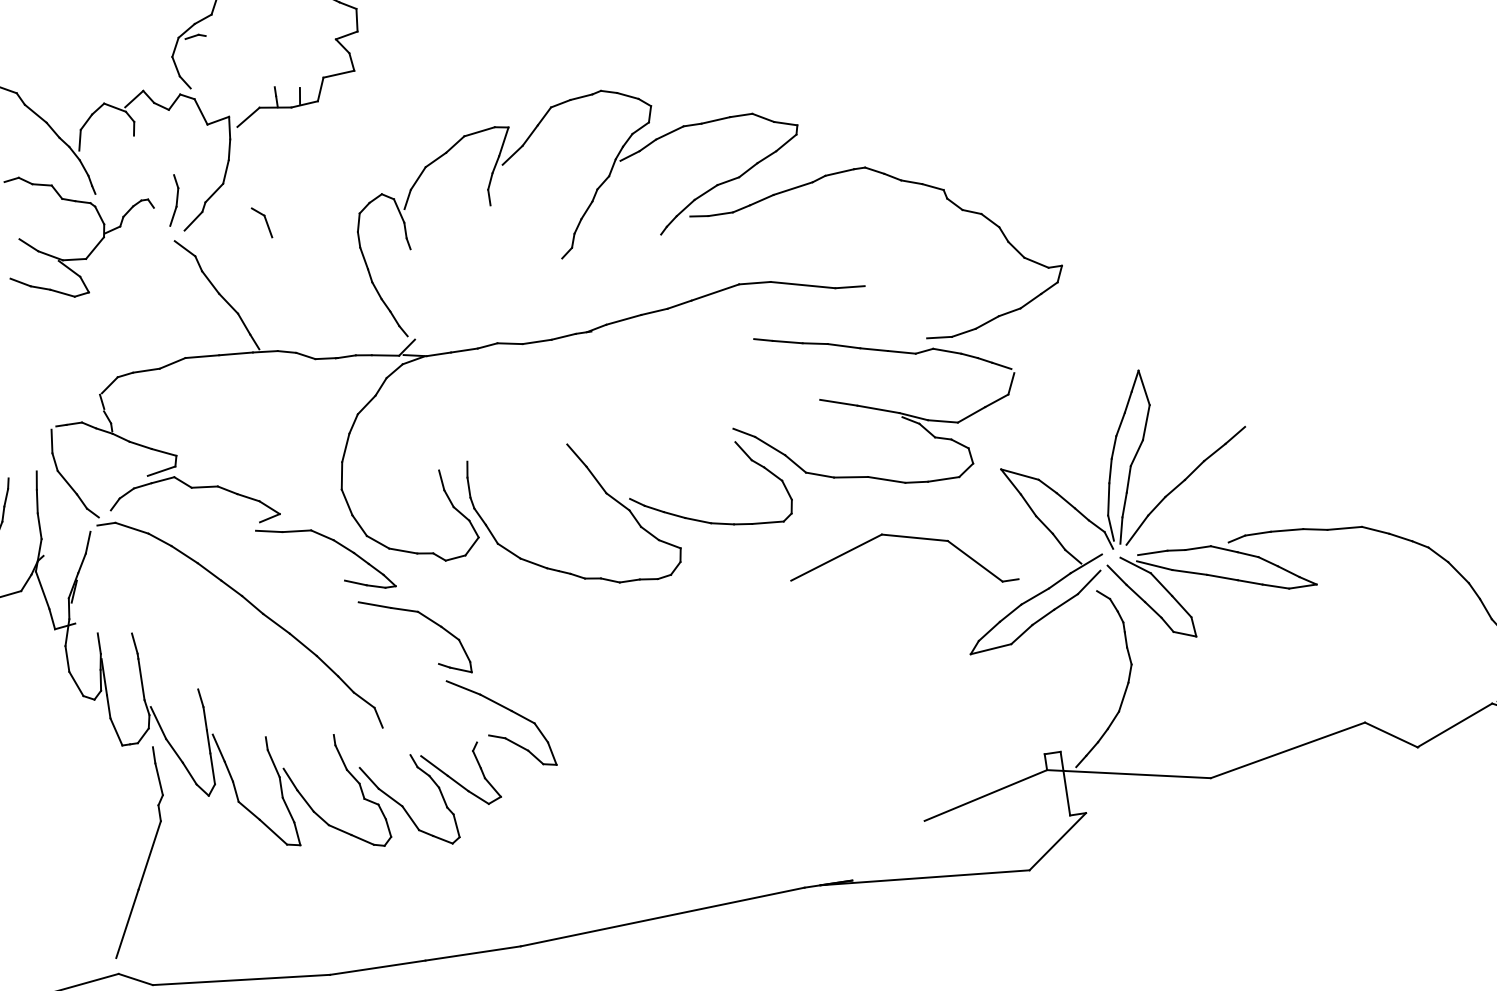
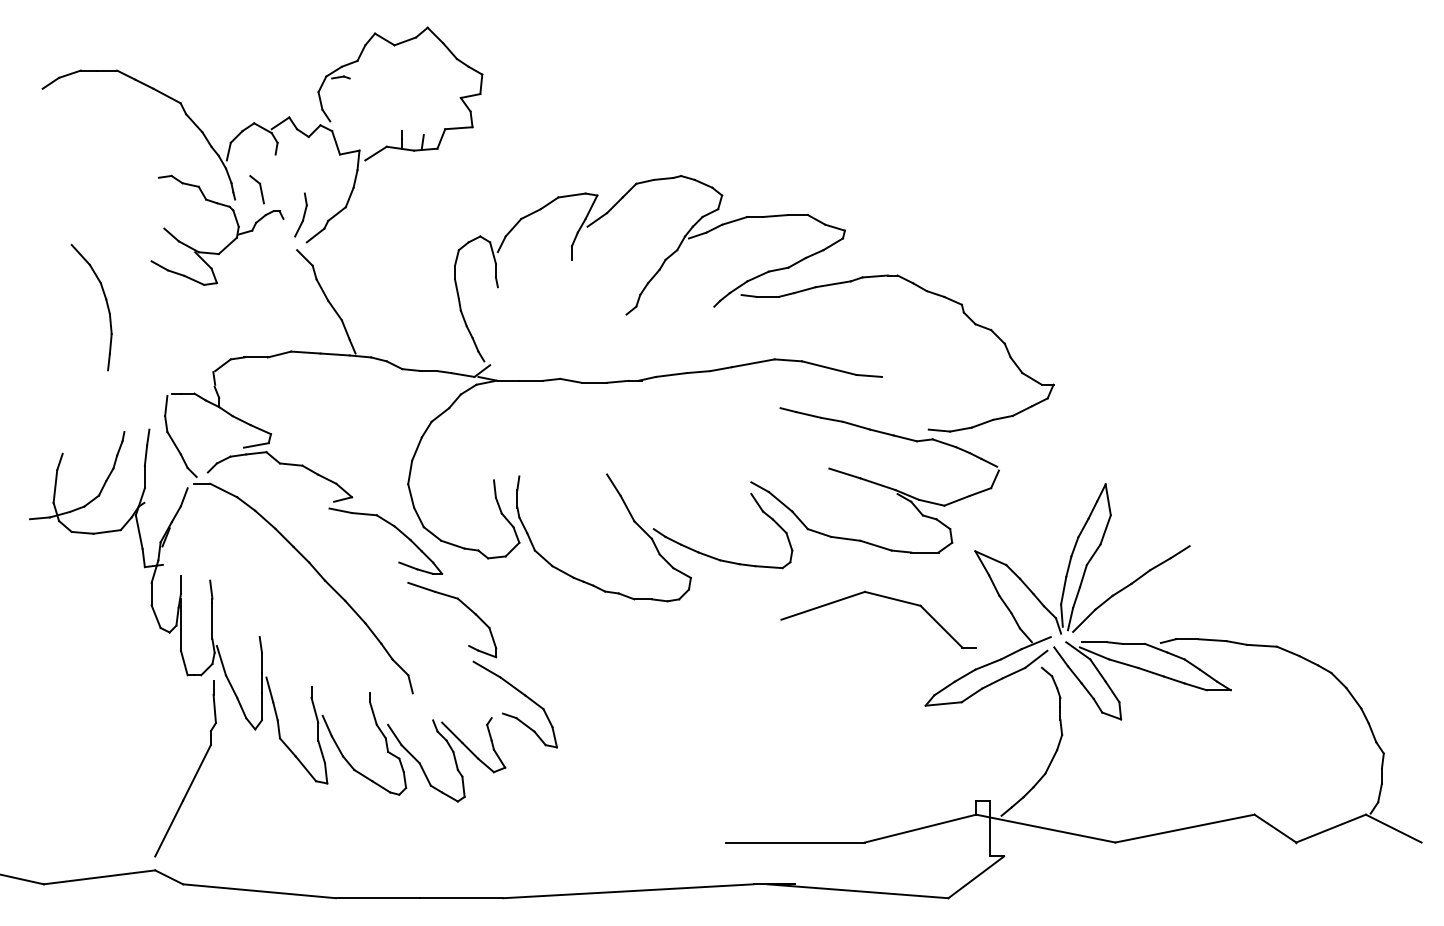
part: (261, 222) -> (256, 189), moved
line: (844, 832) -> (794, 842), added

